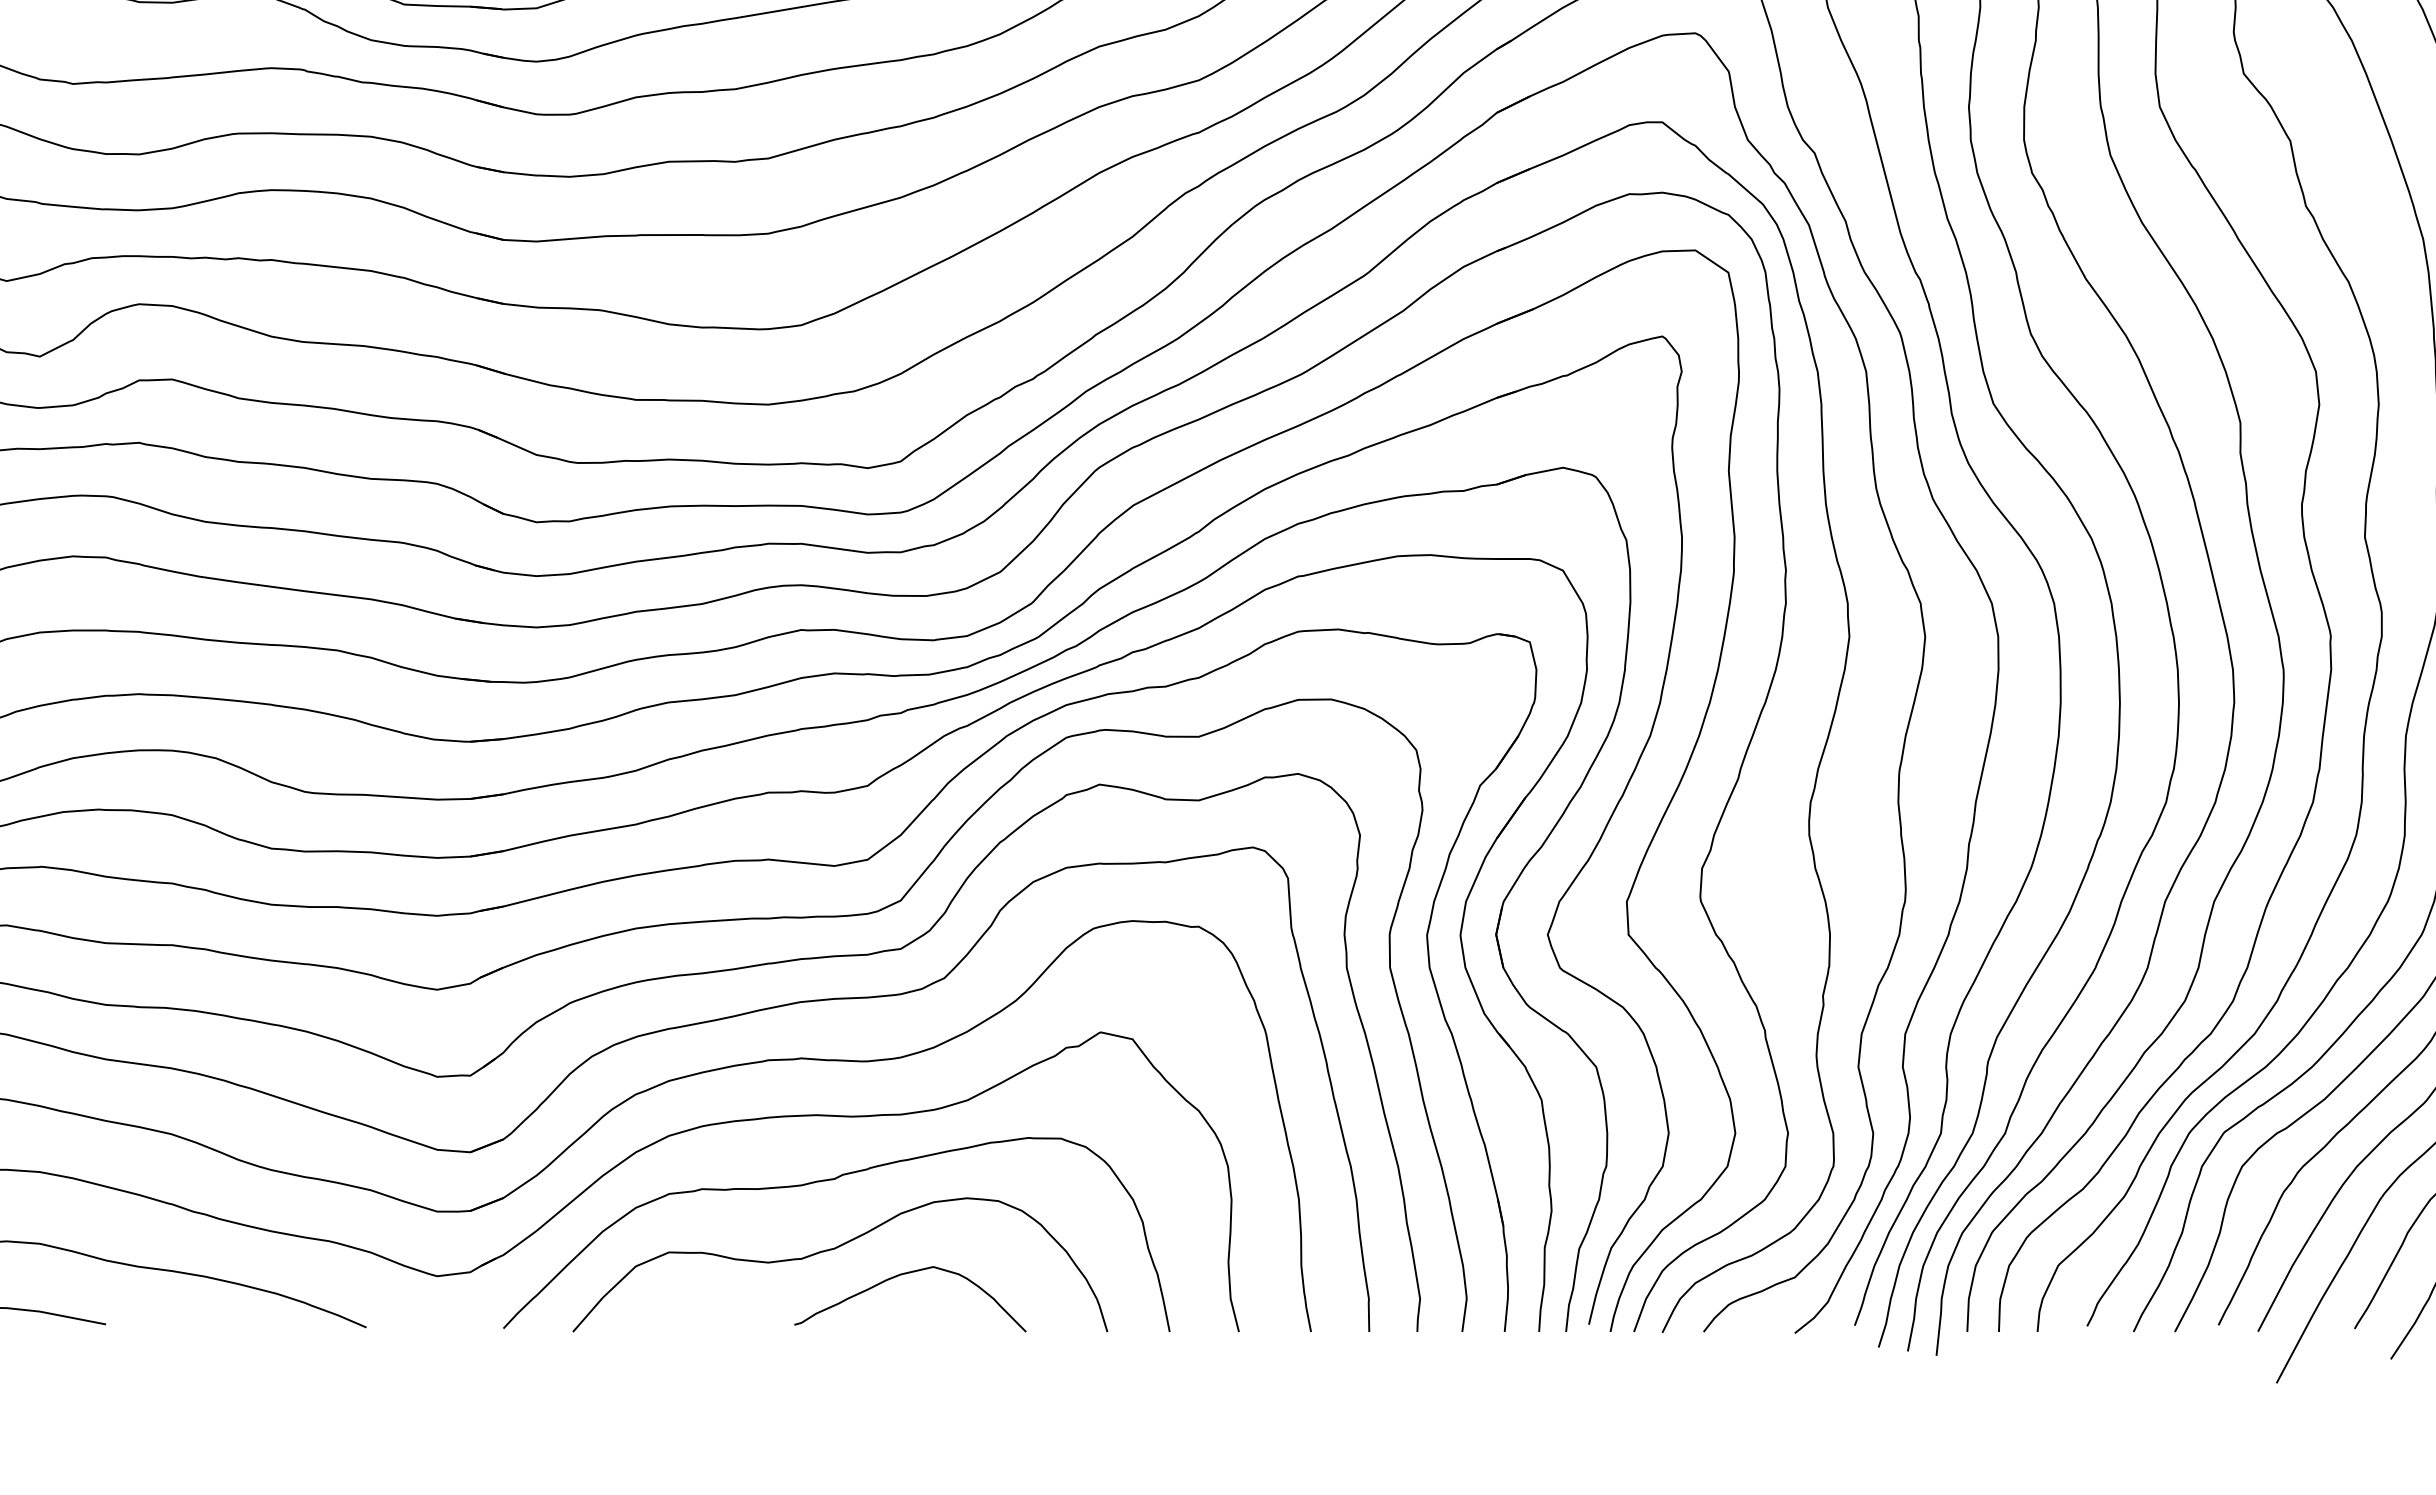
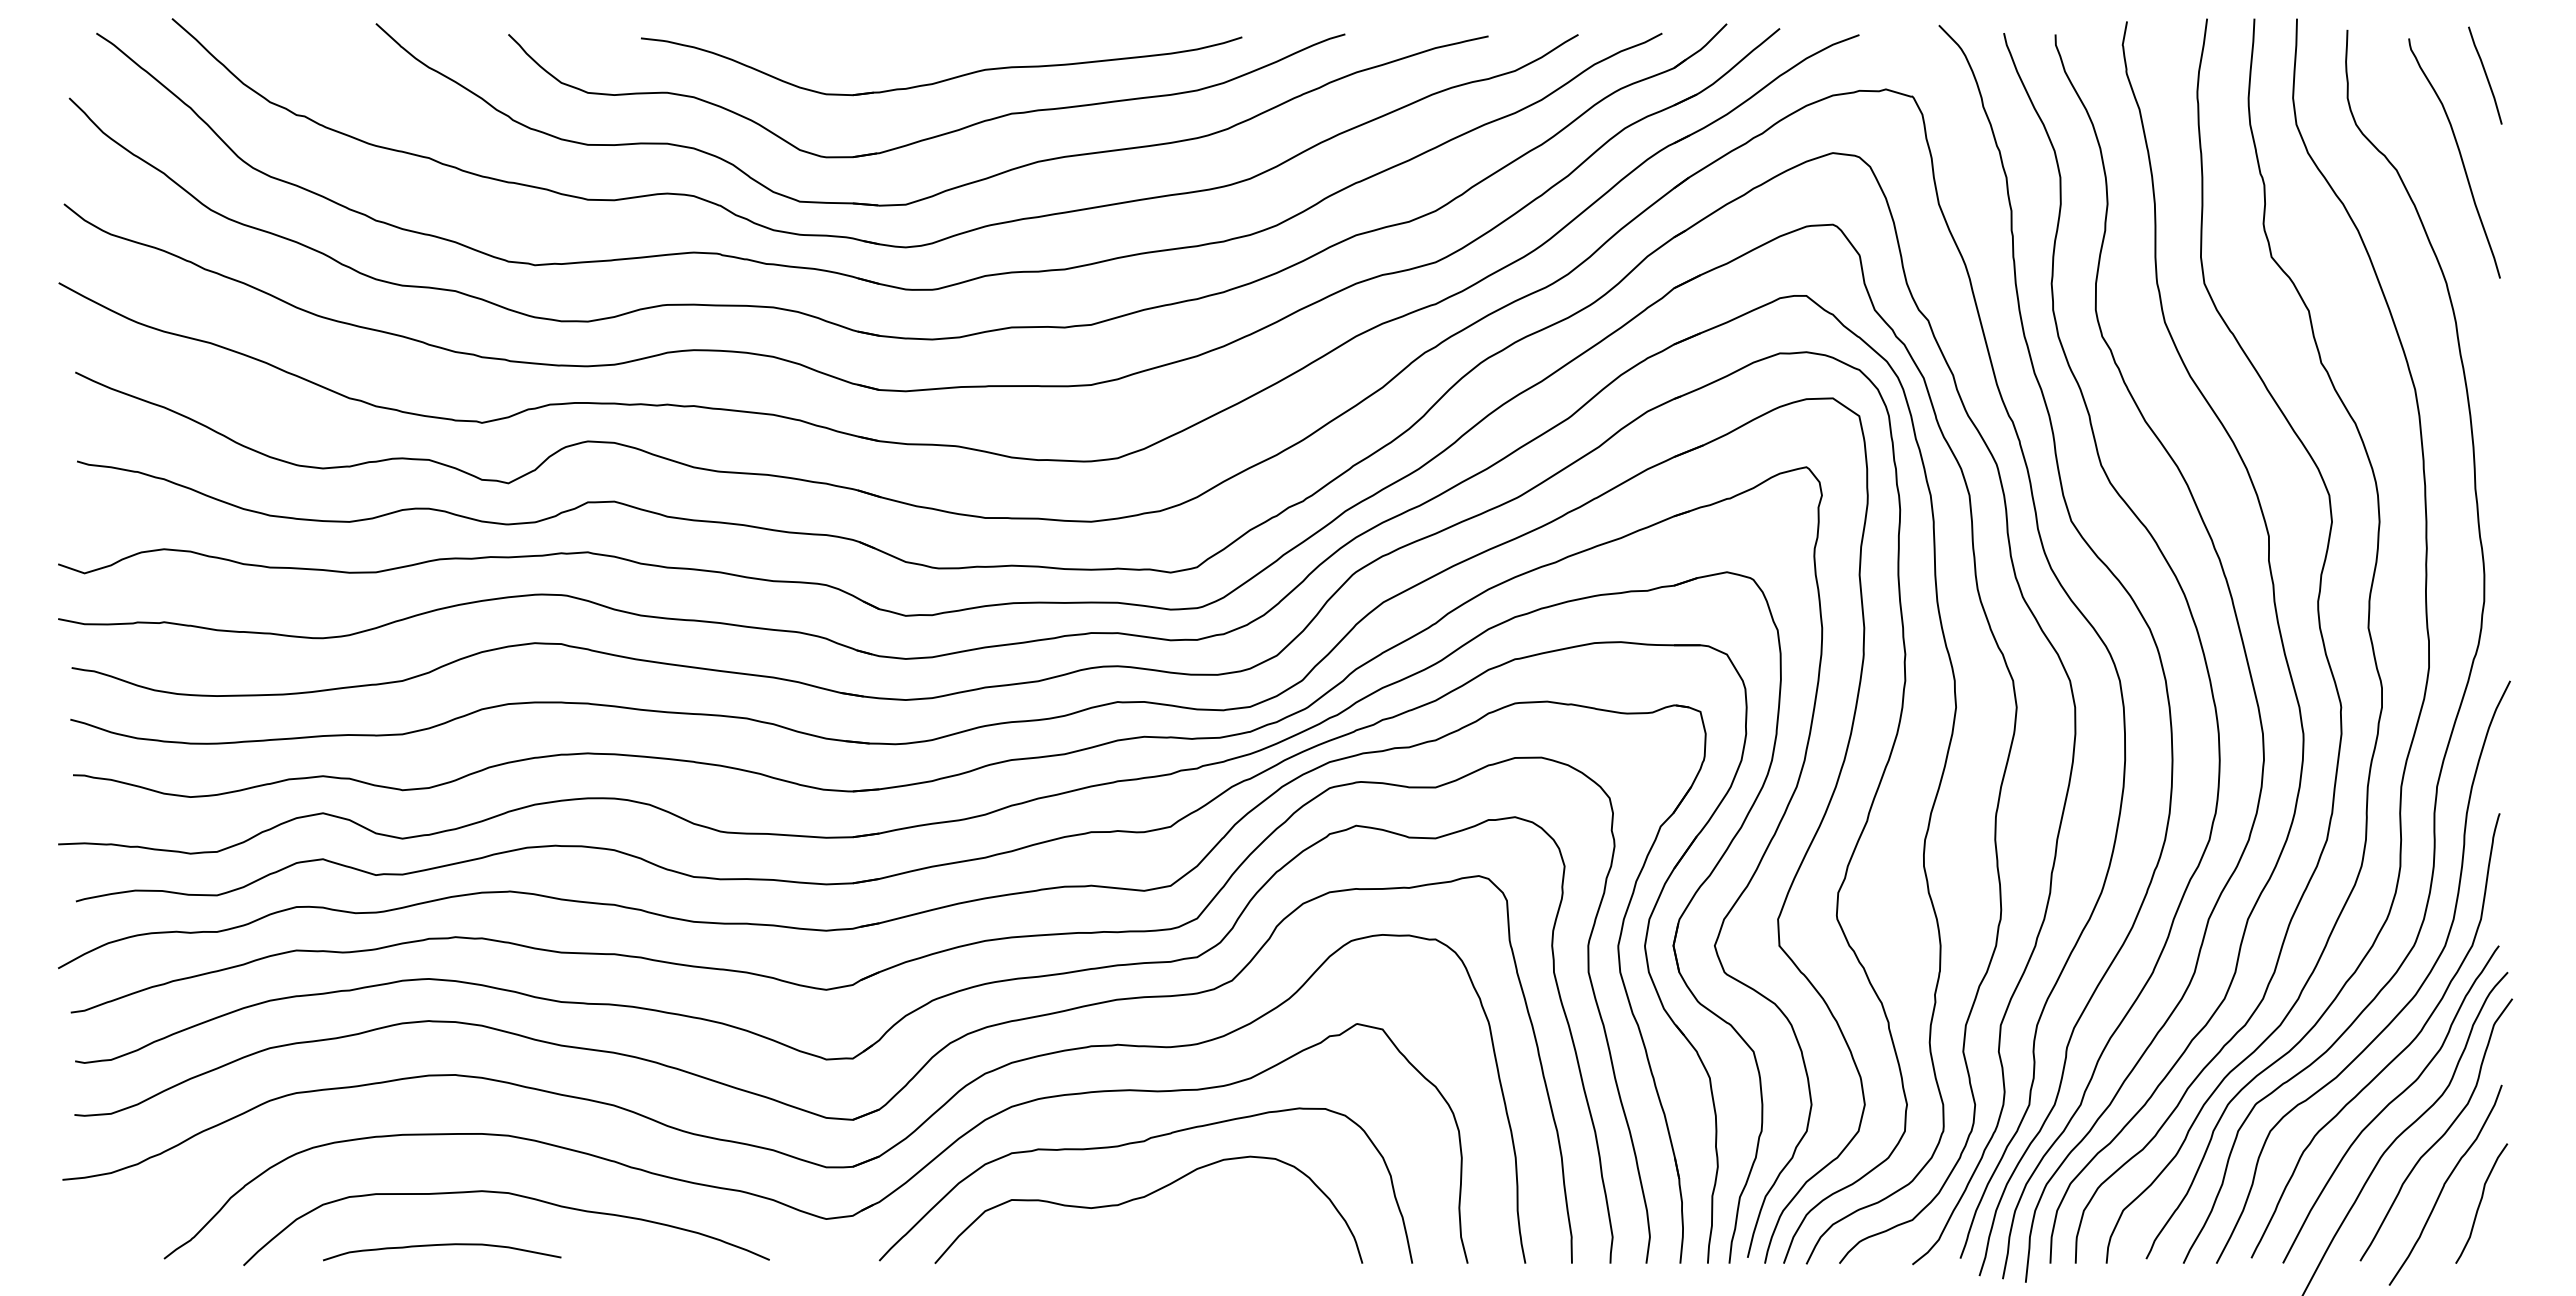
curve: (902, 1275) -> (1198, 1218), removed

